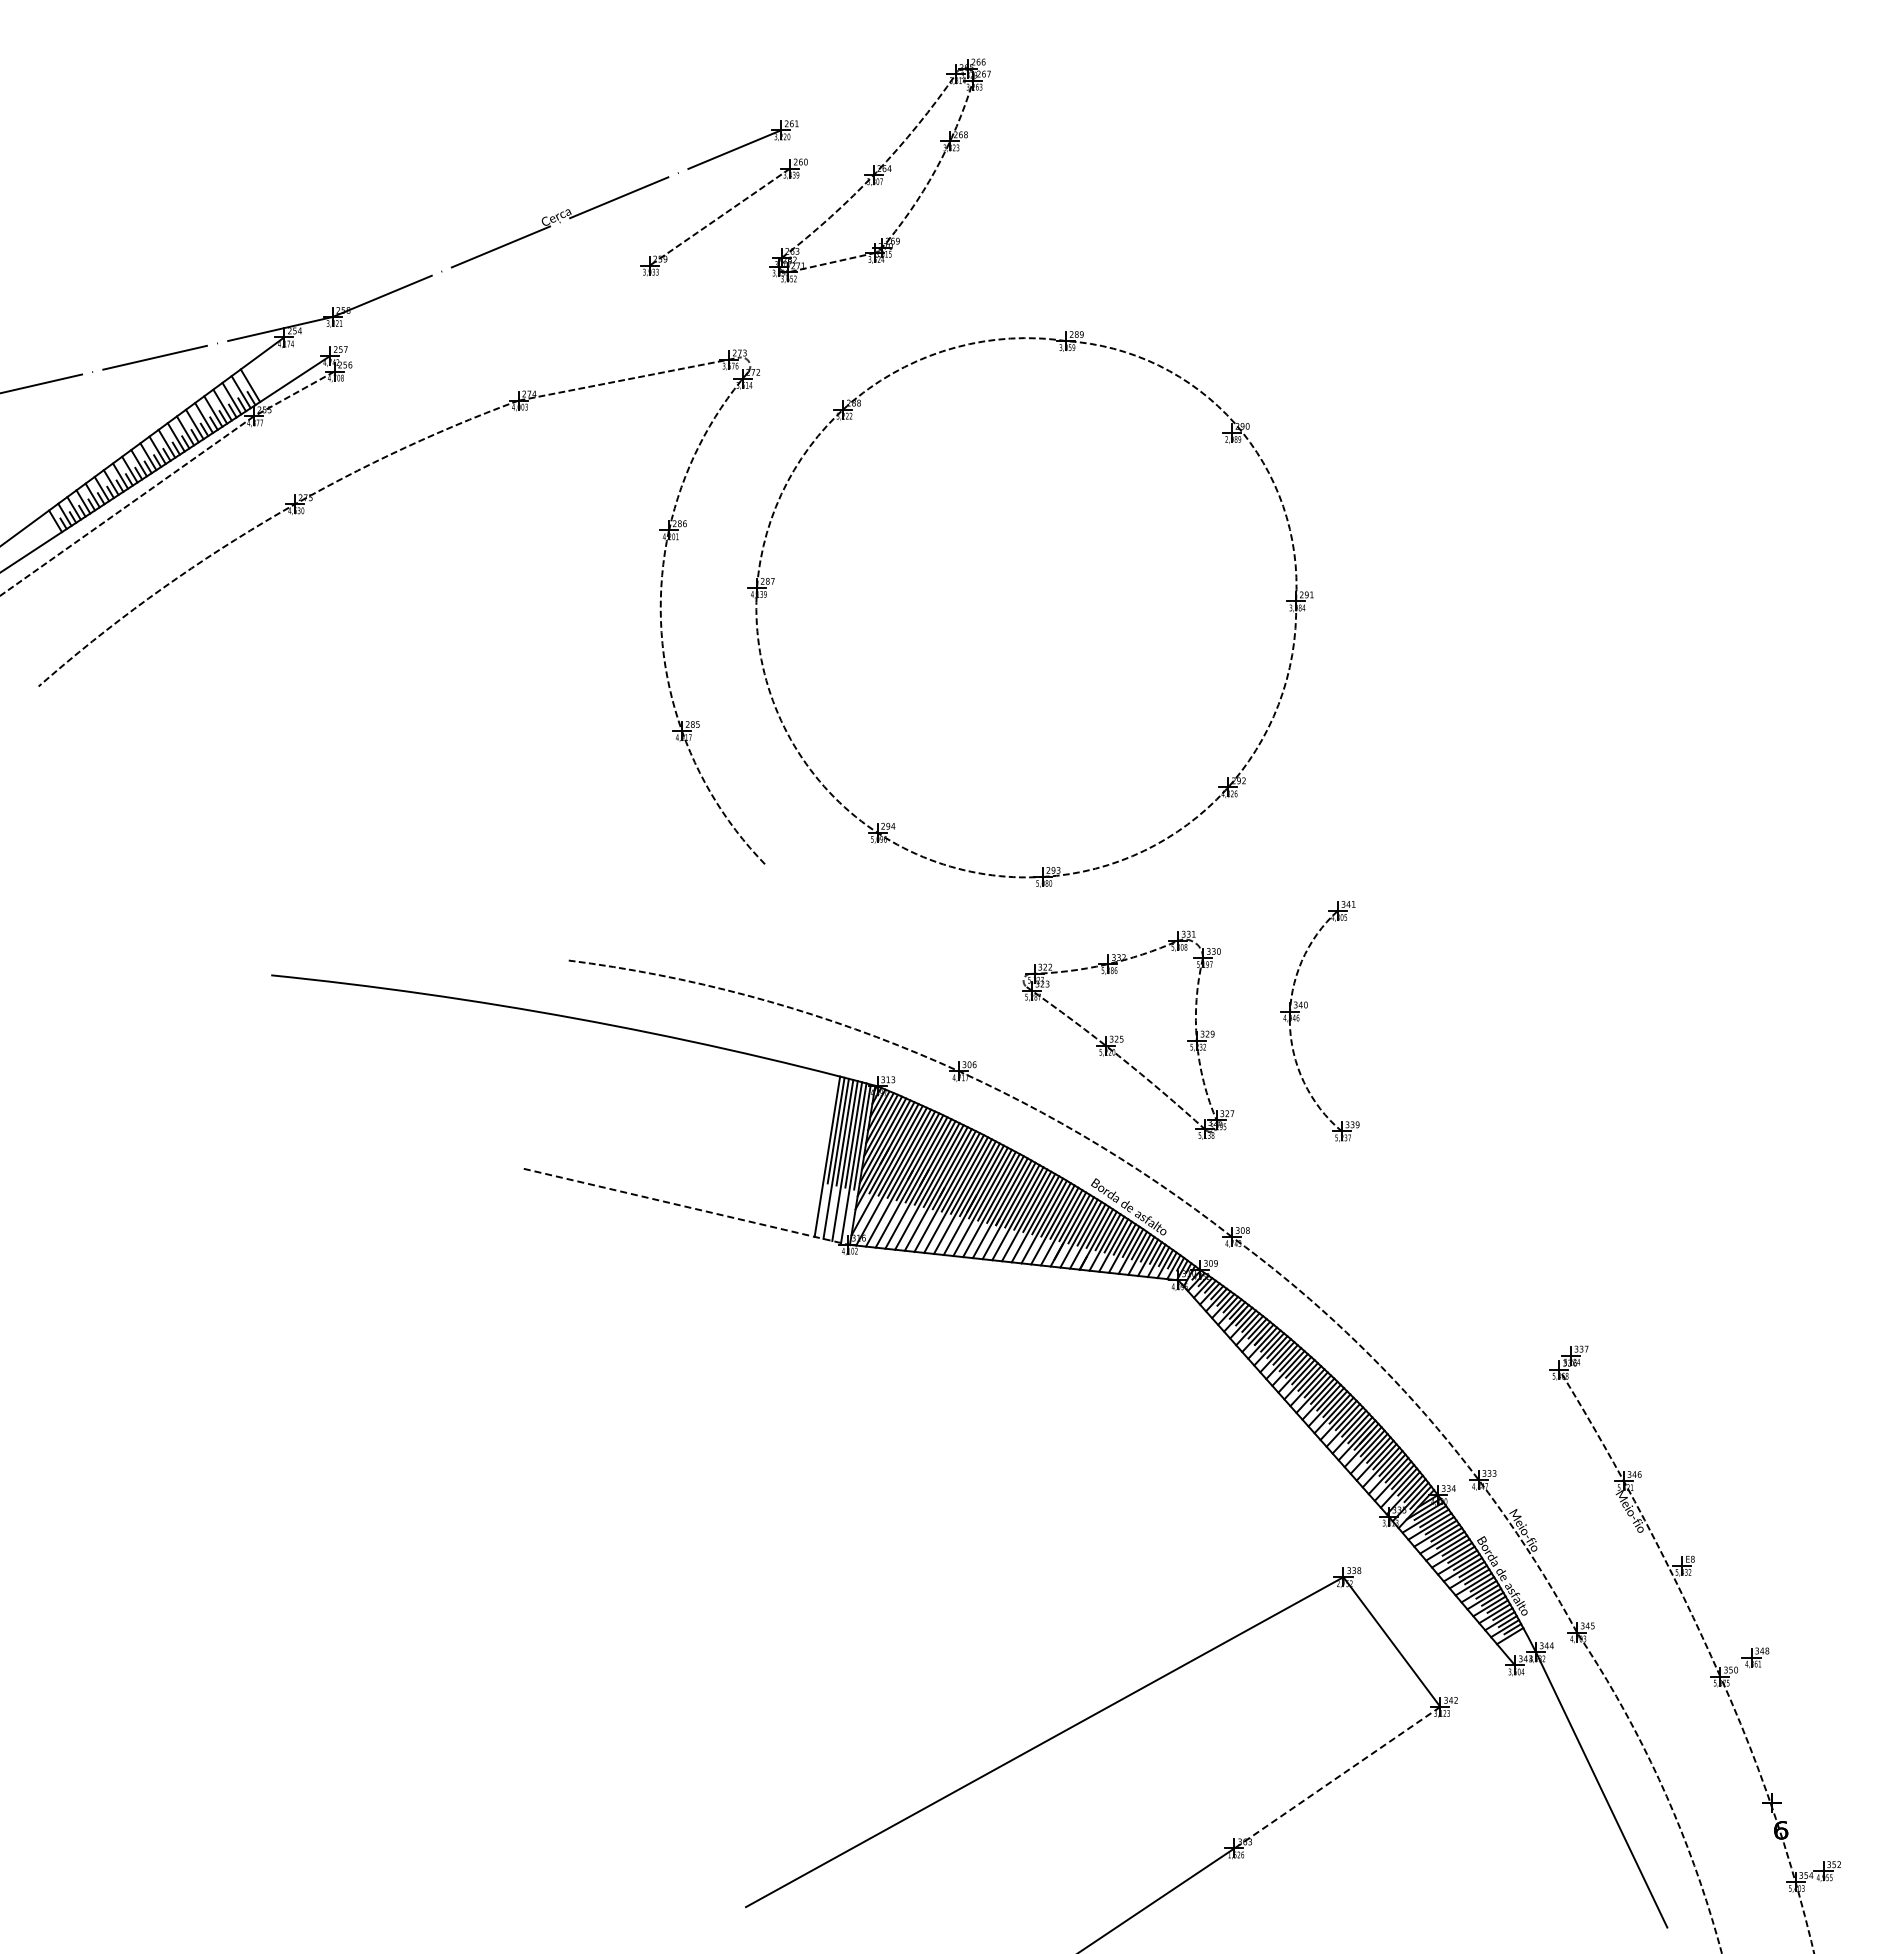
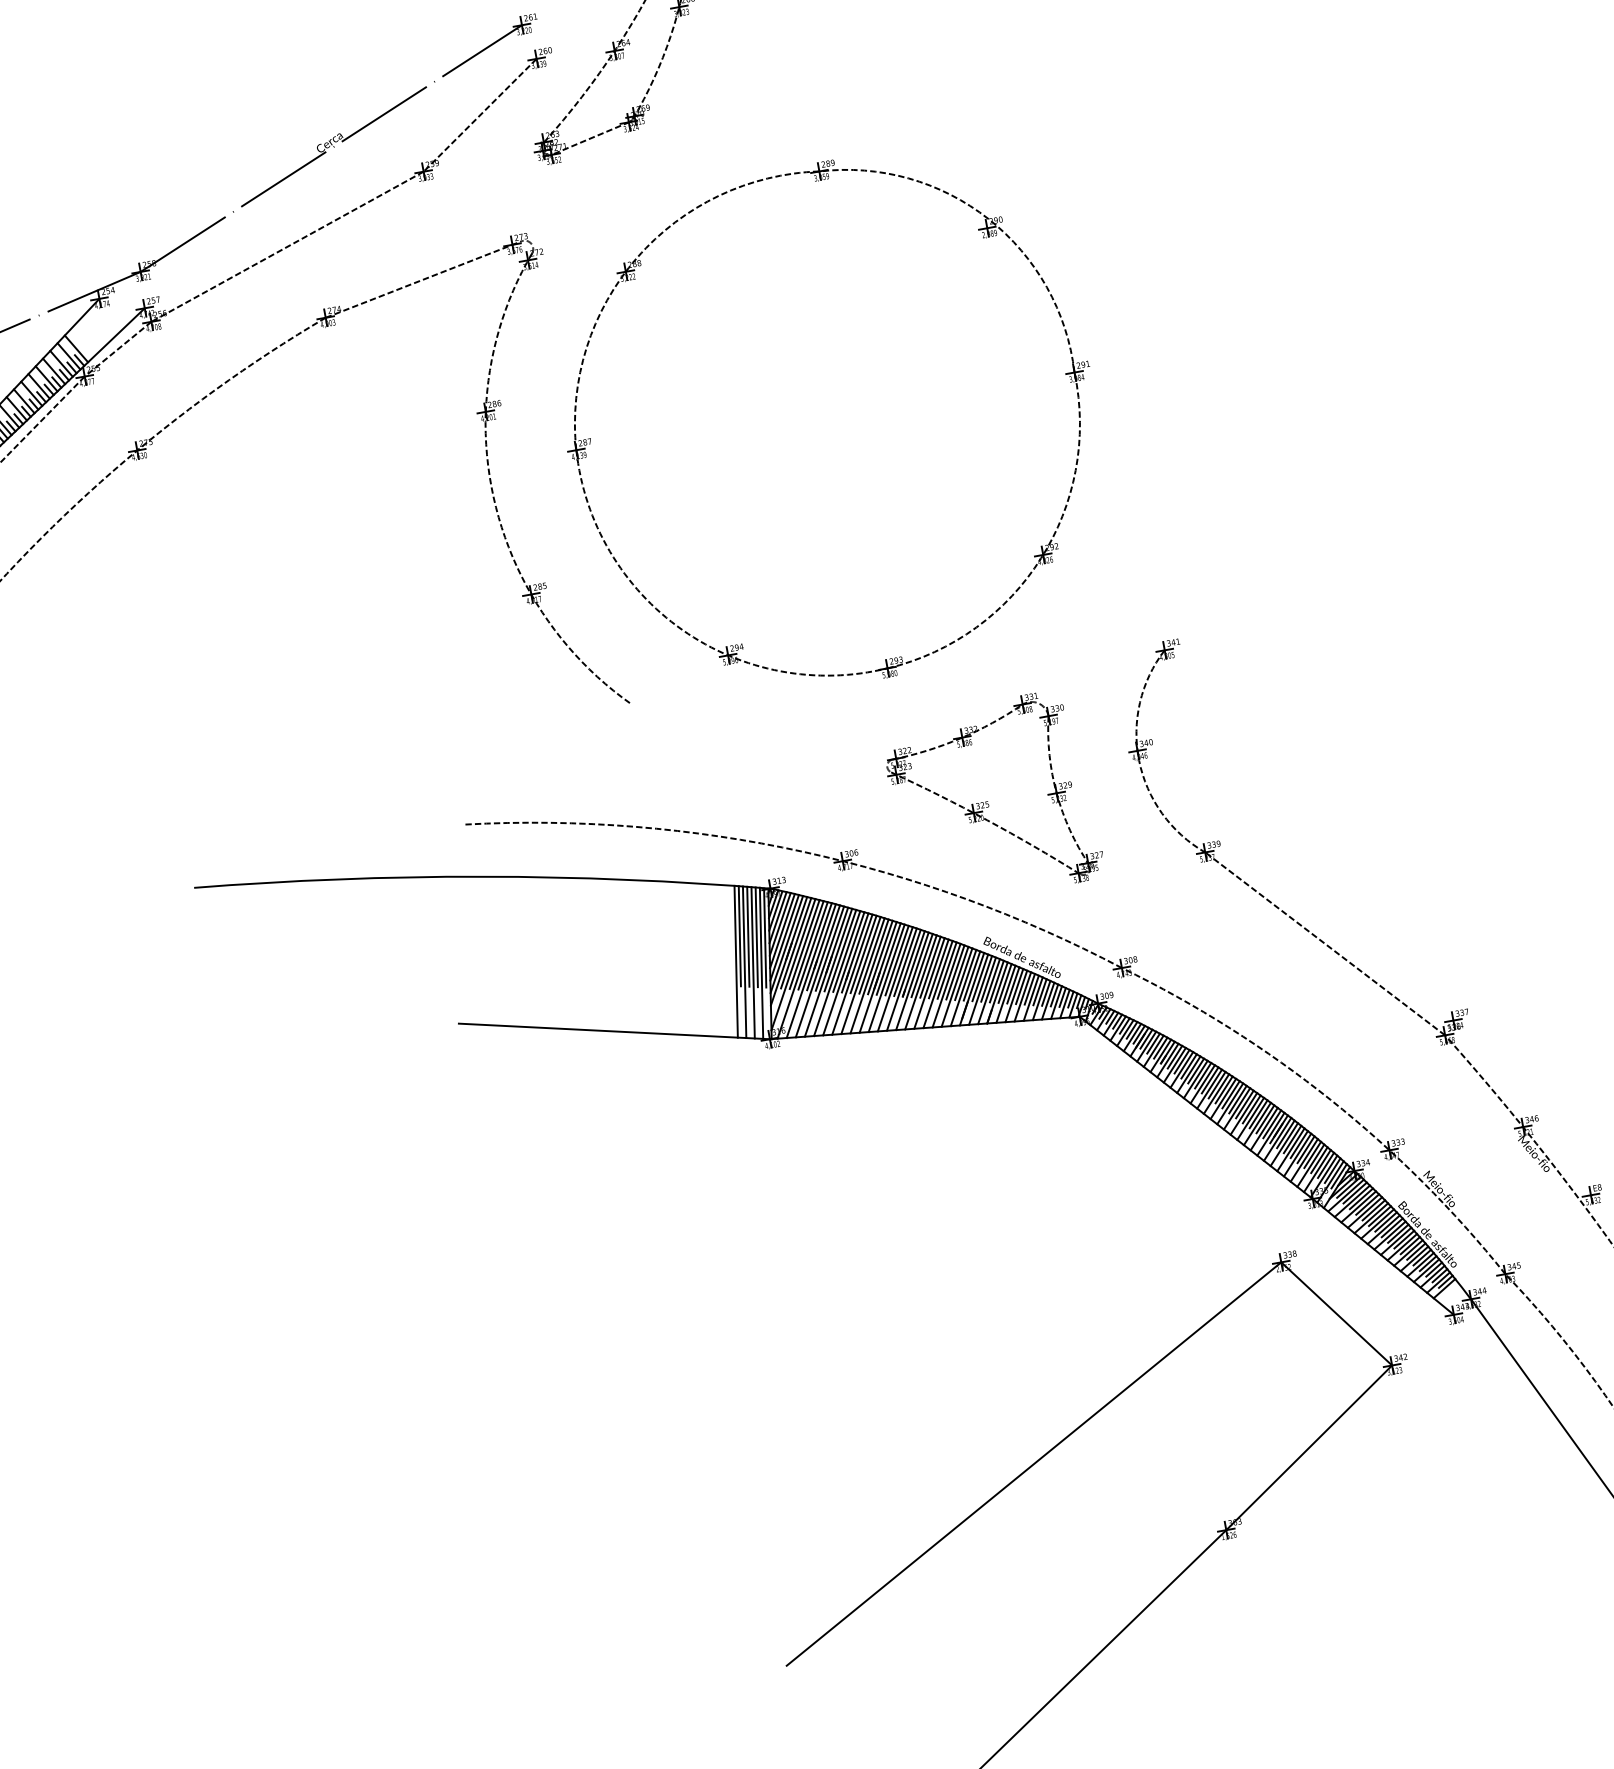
line: (491, 318) -> (286, 246), added
line: (685, 1206) -> (613, 1031), dashed -> solid
line: (1450, 1250) -> (1325, 943), added
line: (1337, 1777) -> (1309, 1447), dashed -> solid

